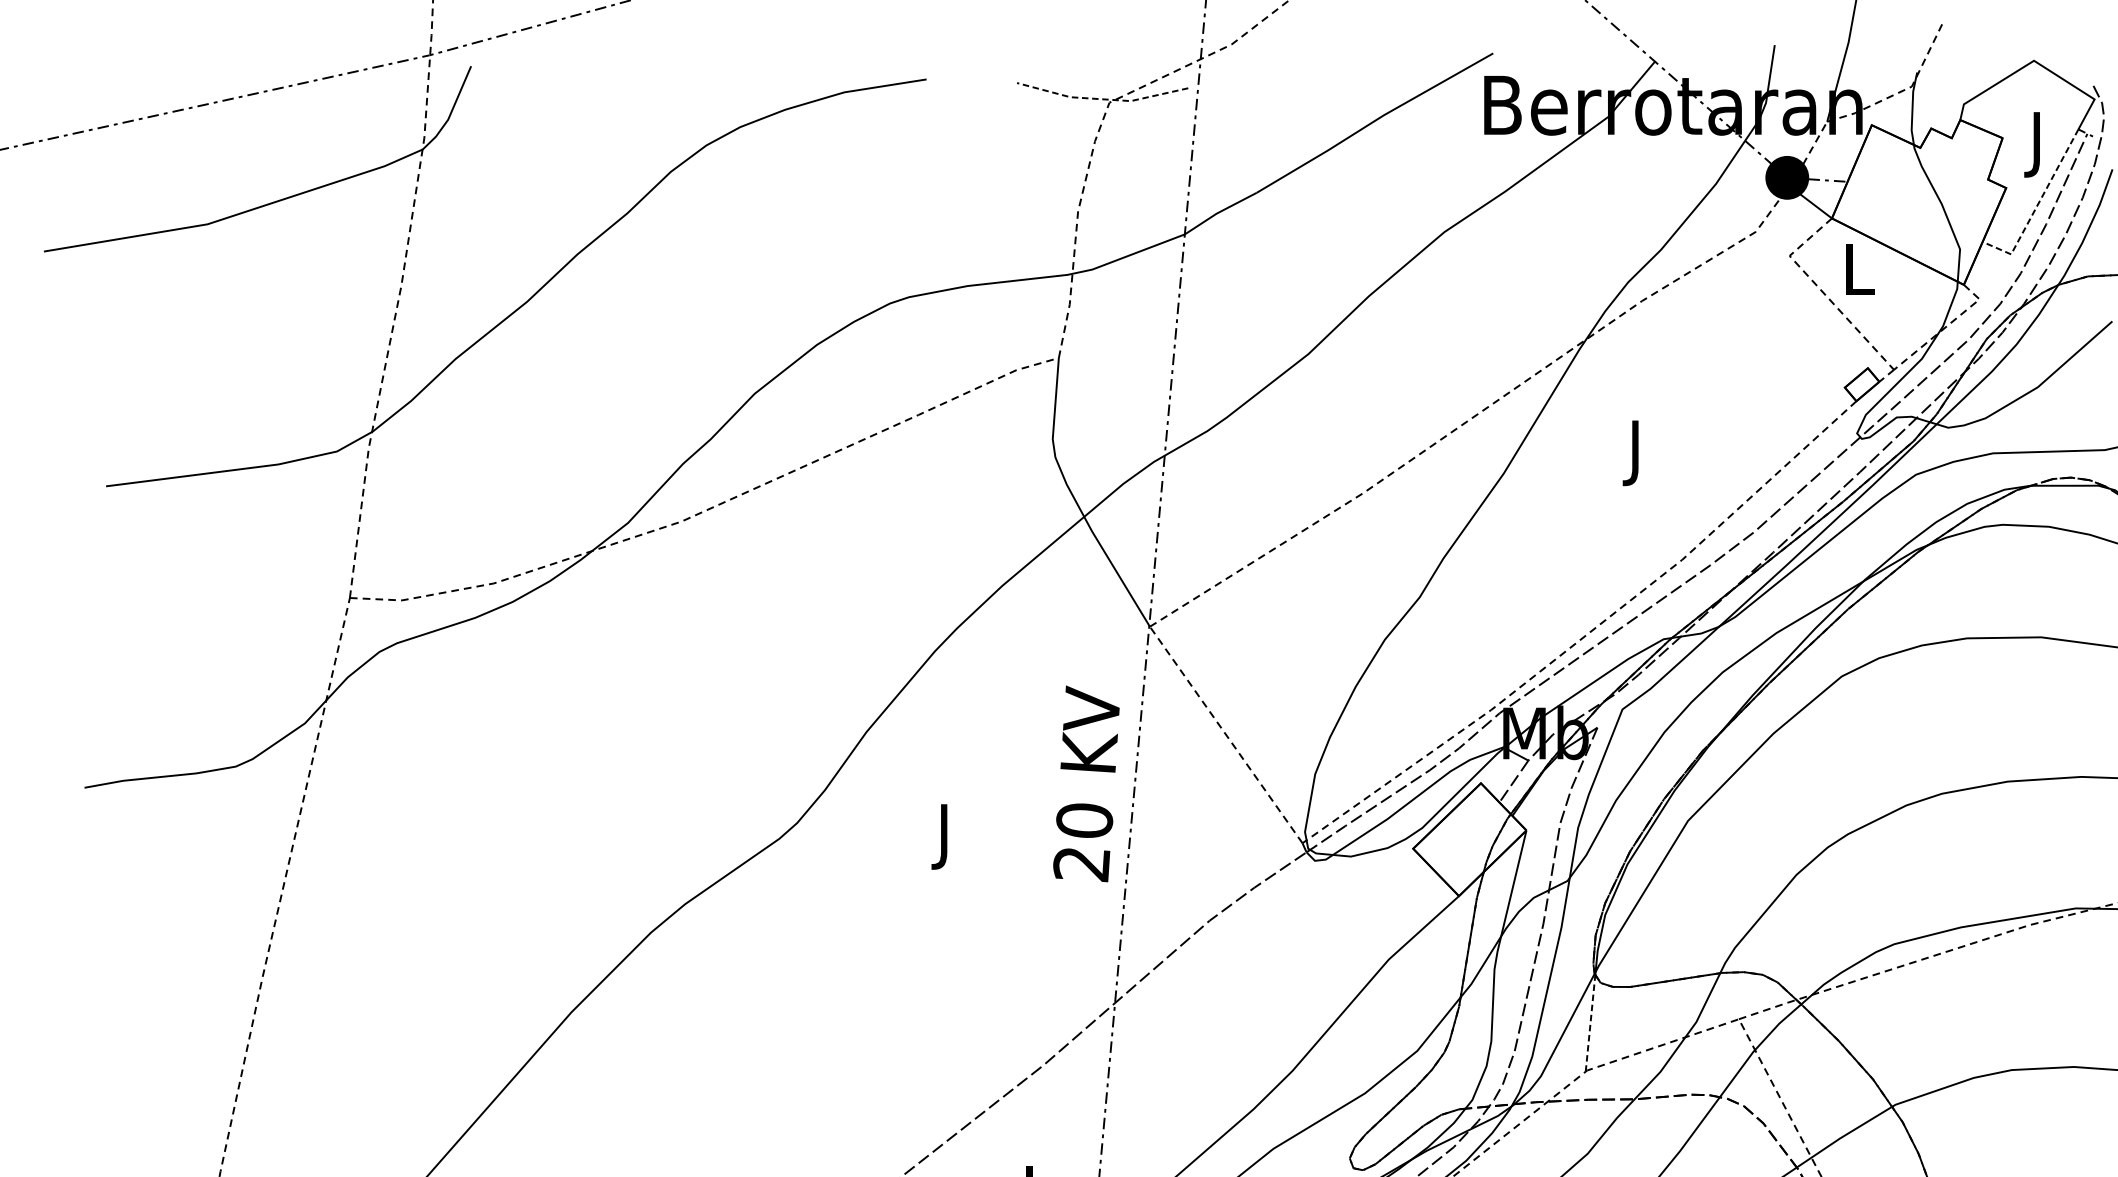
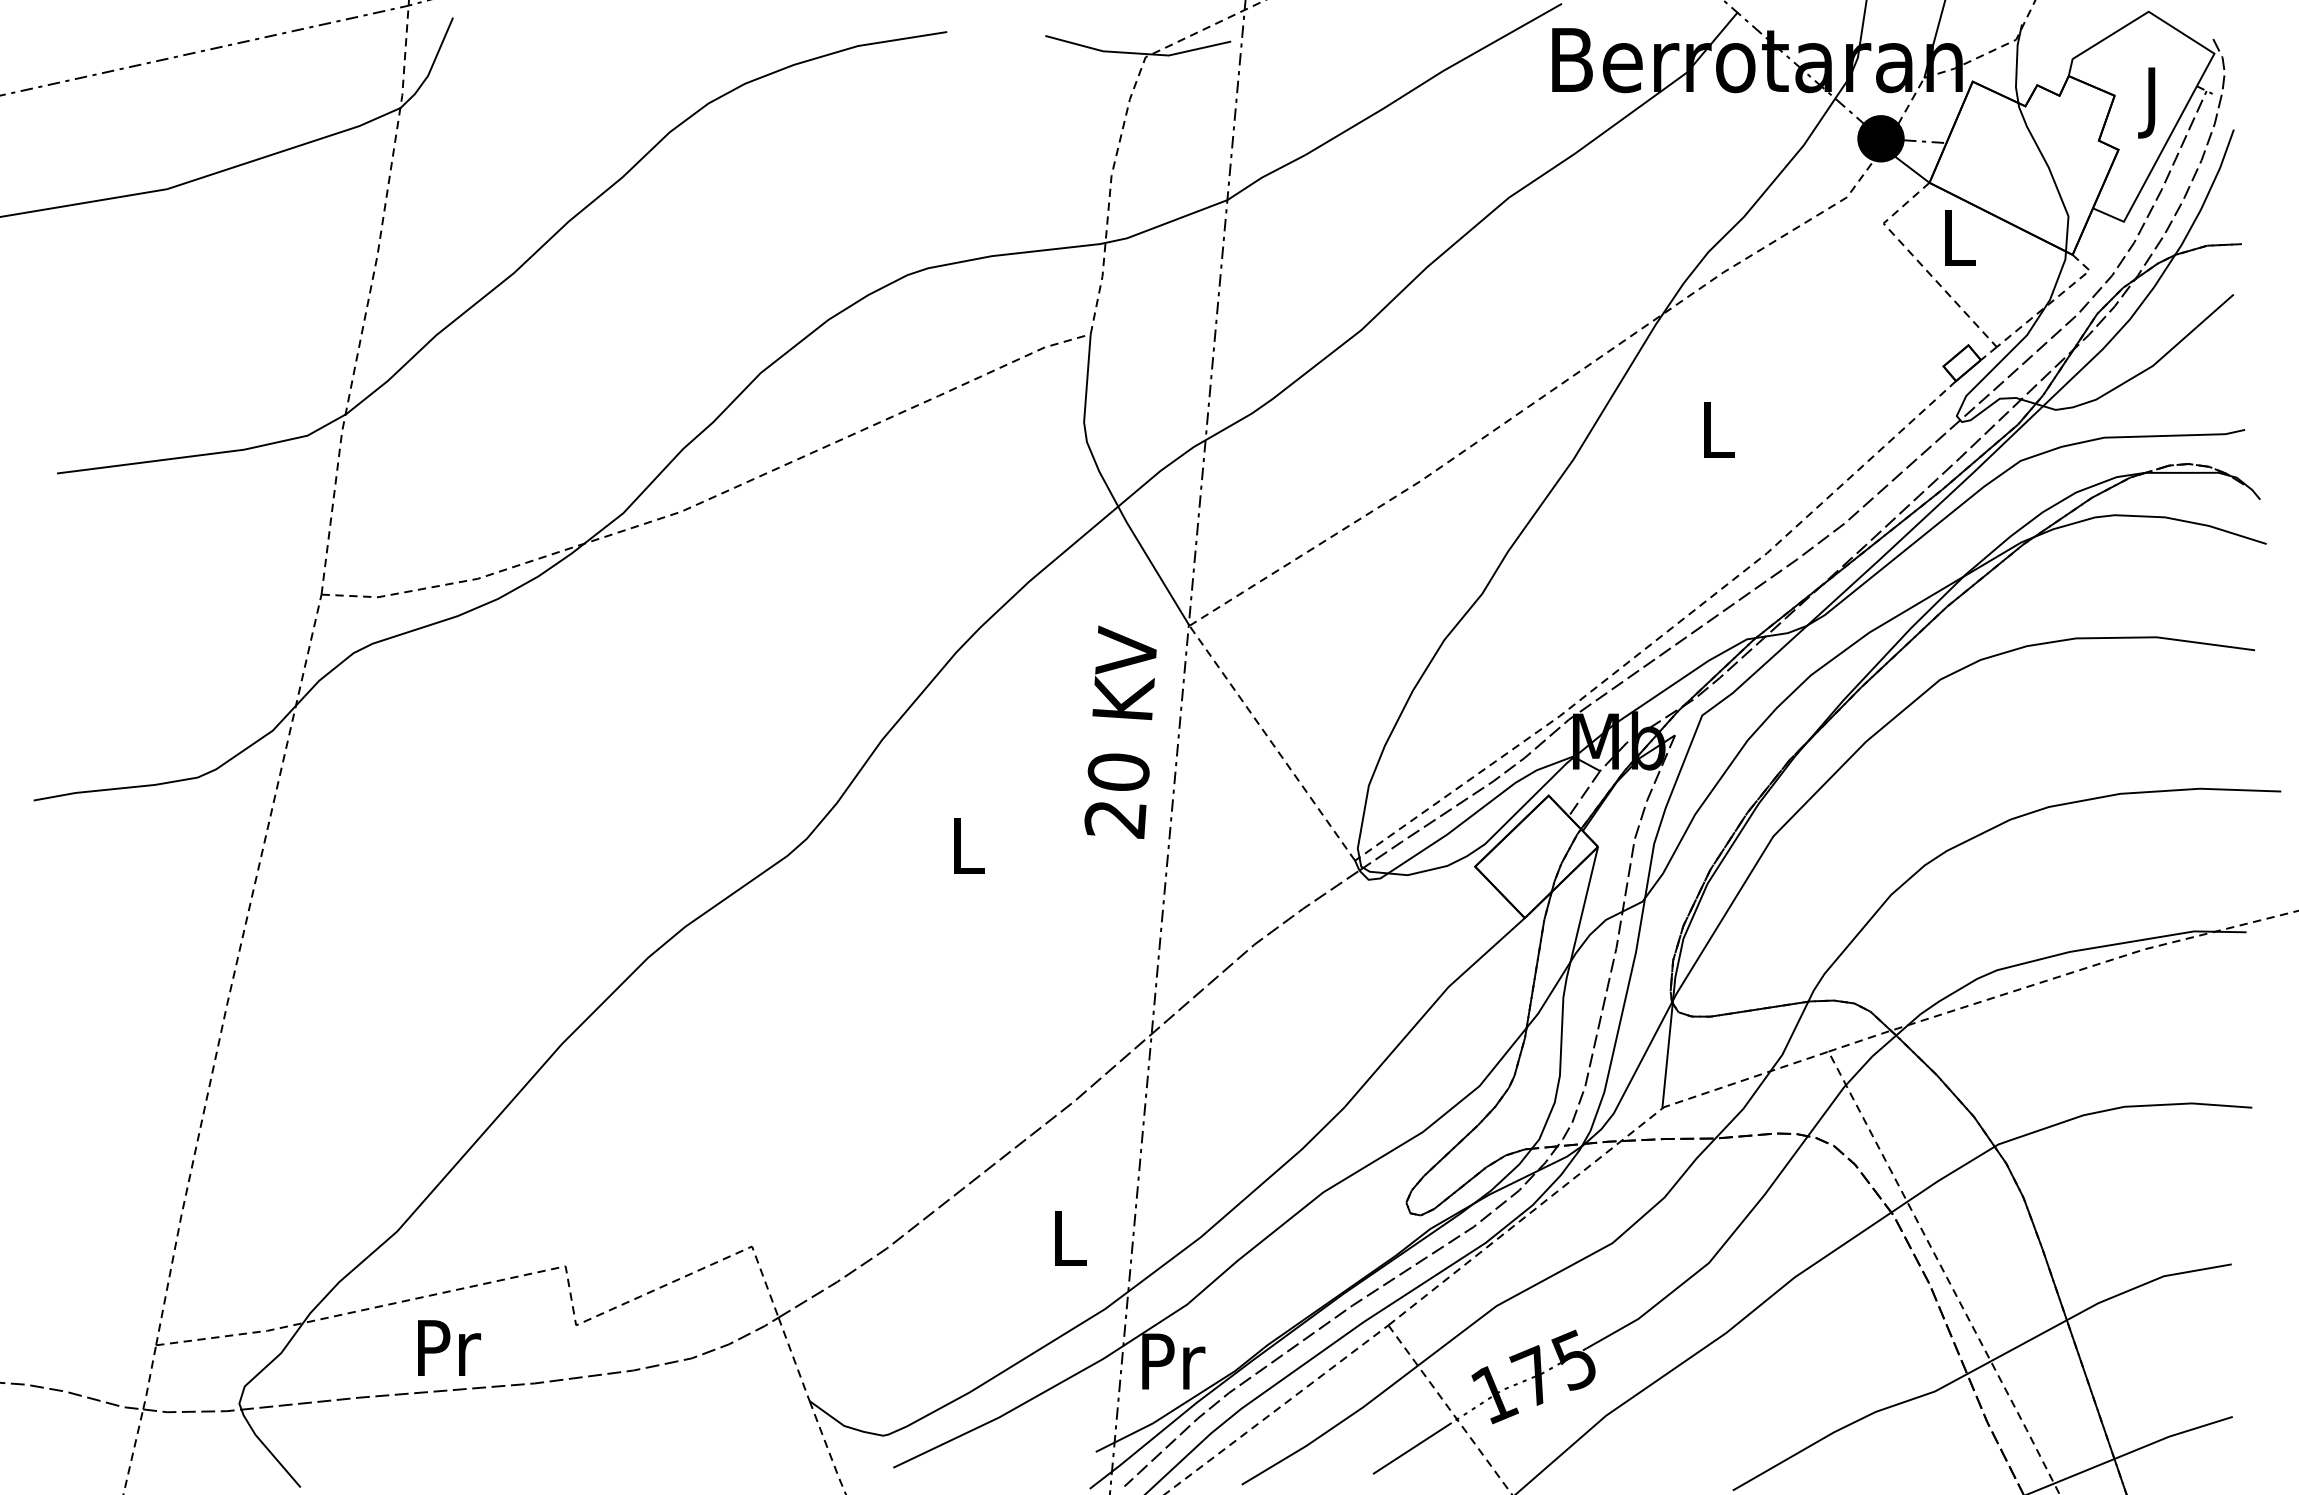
line: (1101, 99) -> (1137, 53), dashed -> solid
line: (2036, 206) -> (2151, 169), dashed -> solid
text: (1637, 453) -> (1718, 437), J -> L
text: (1086, 783) -> (1120, 731), moved
text: (946, 836) -> (968, 853), J -> L
line: (1590, 1022) -> (1667, 1055), dashed -> solid

